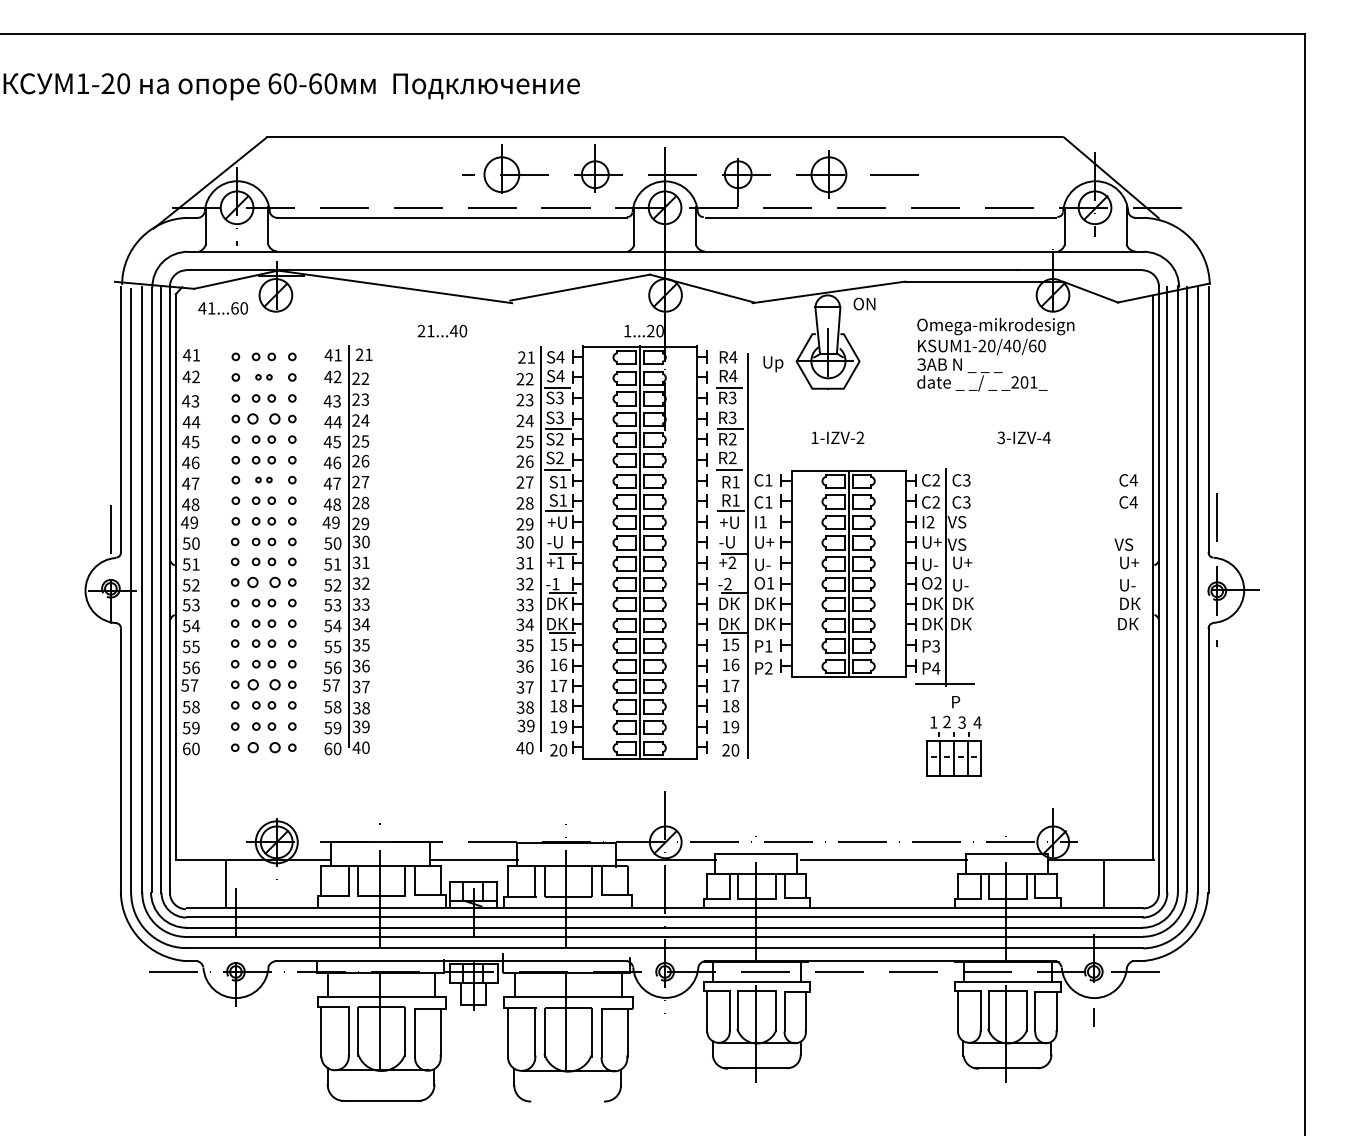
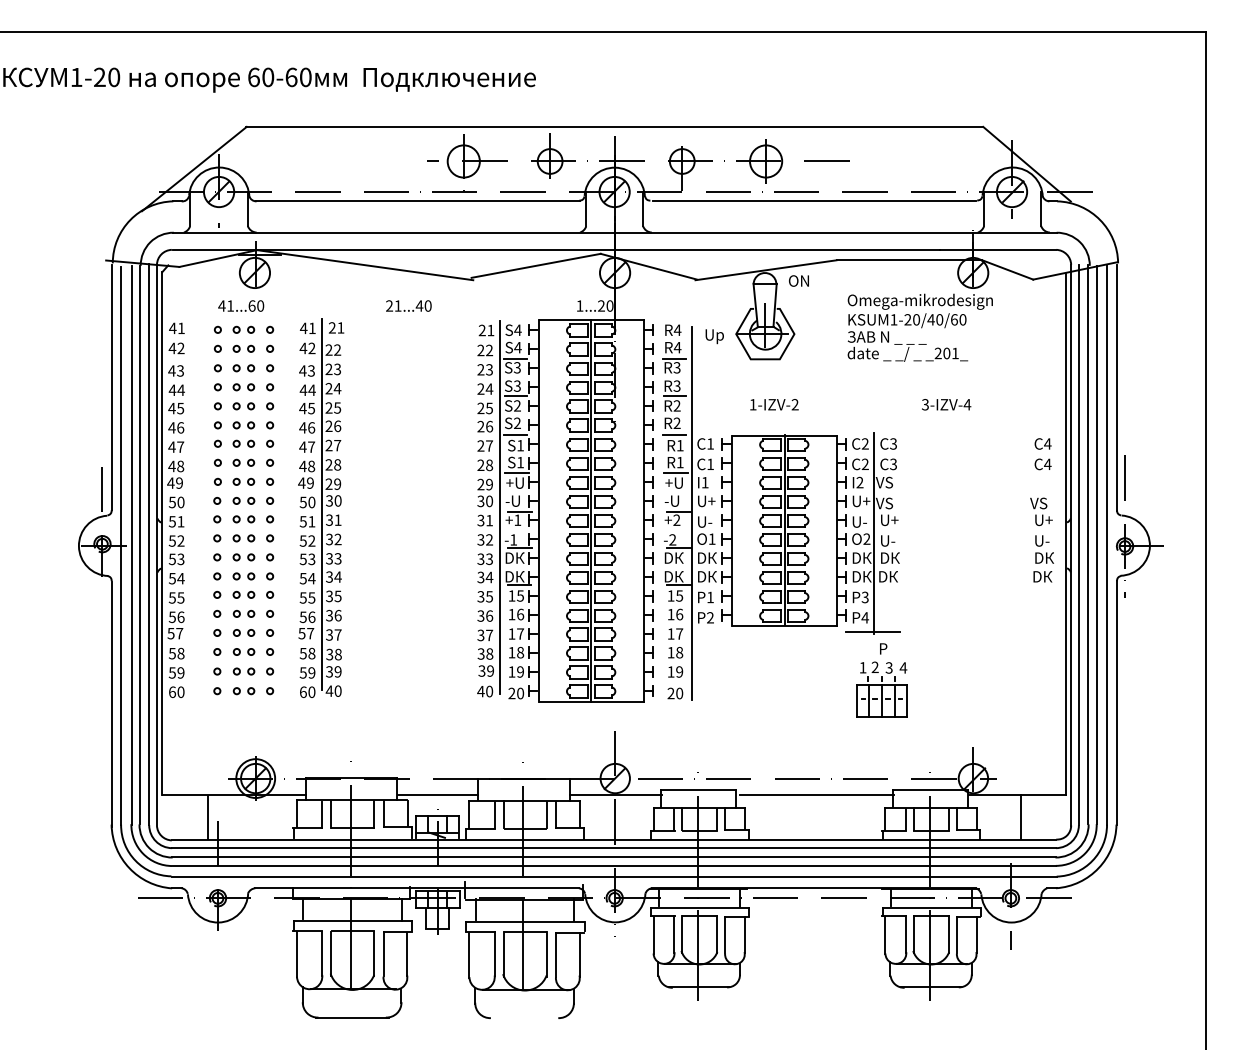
text: (223, 307) -> (241, 305), moved
part: (263, 377) -> (243, 348), size x1.43
part: (263, 419) -> (243, 387), size x0.71
part: (263, 479) -> (243, 443), size x1.43
part: (263, 582) -> (243, 538), size x0.71
part: (263, 684) -> (243, 632), size x0.71
part: (263, 748) -> (243, 691), size x0.71

